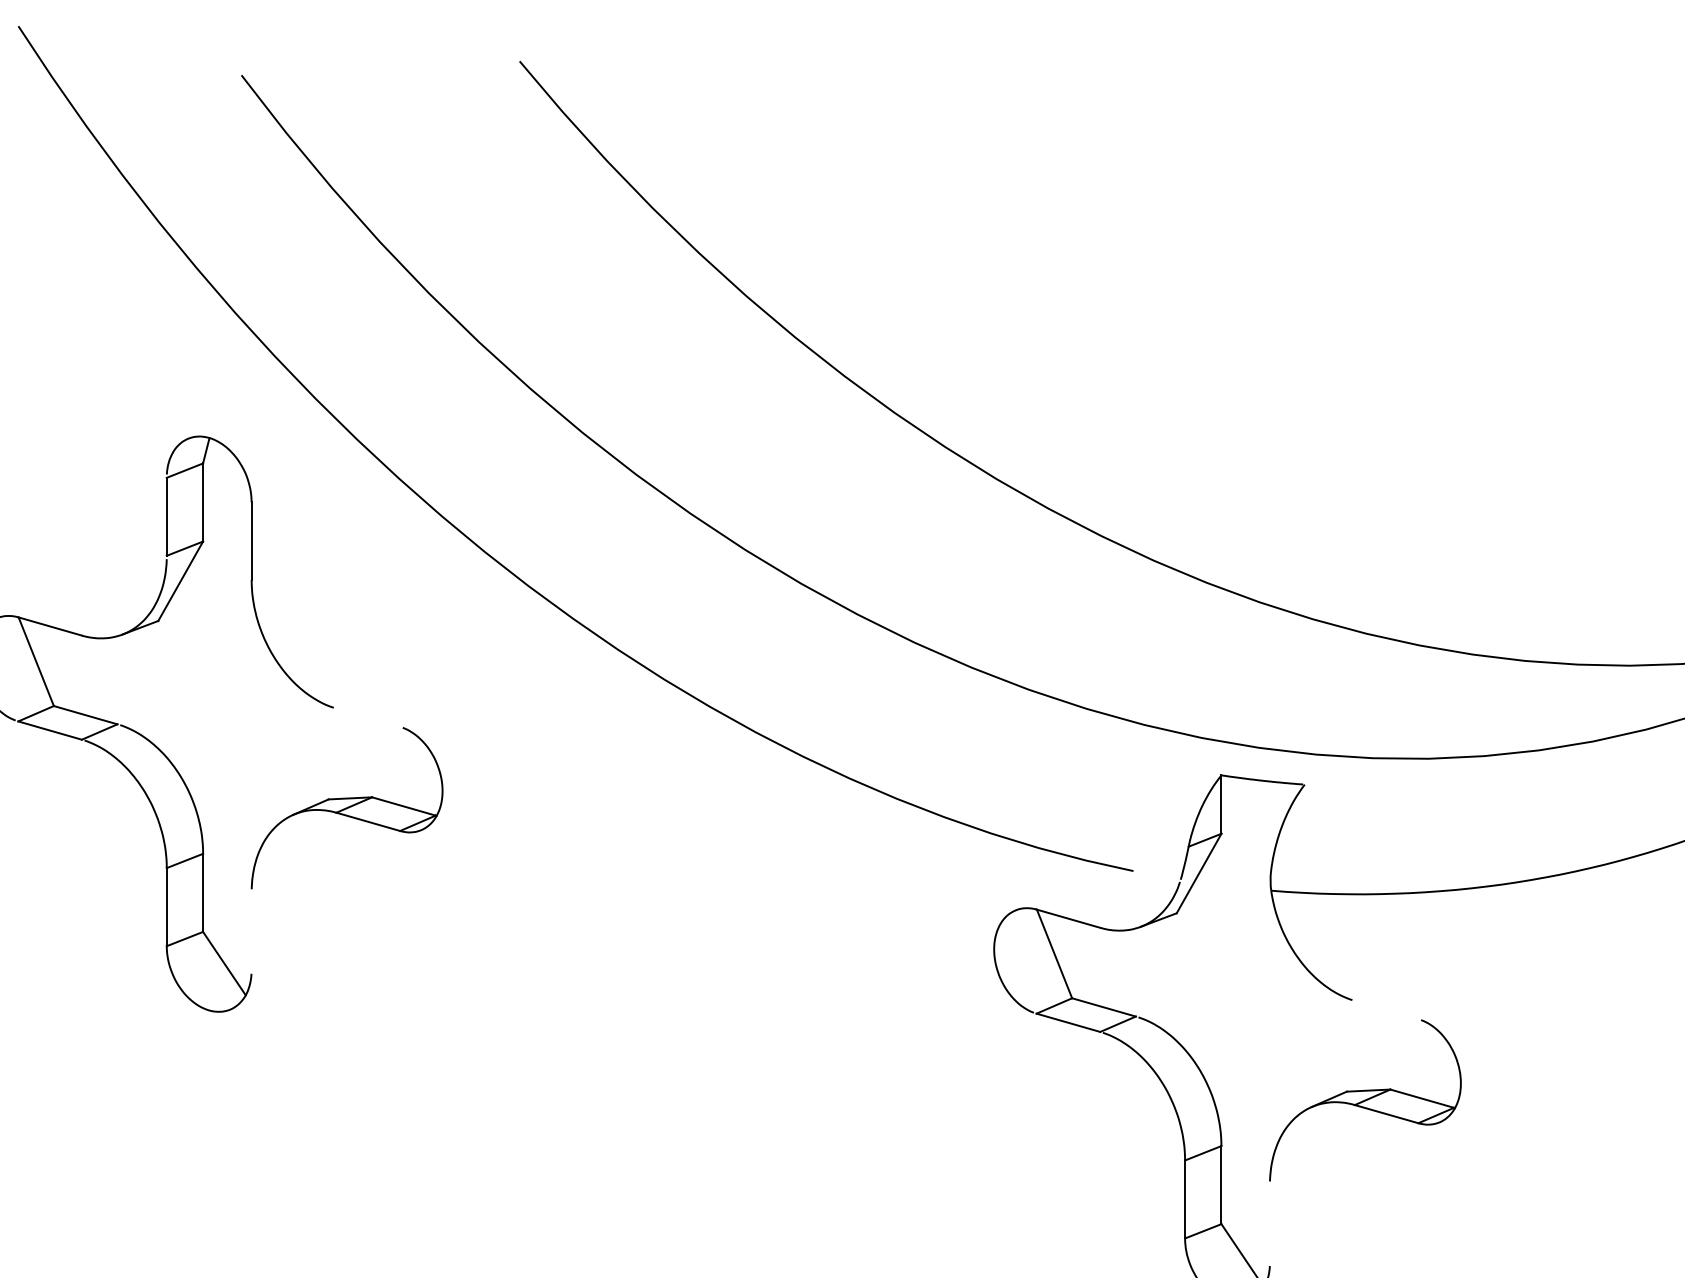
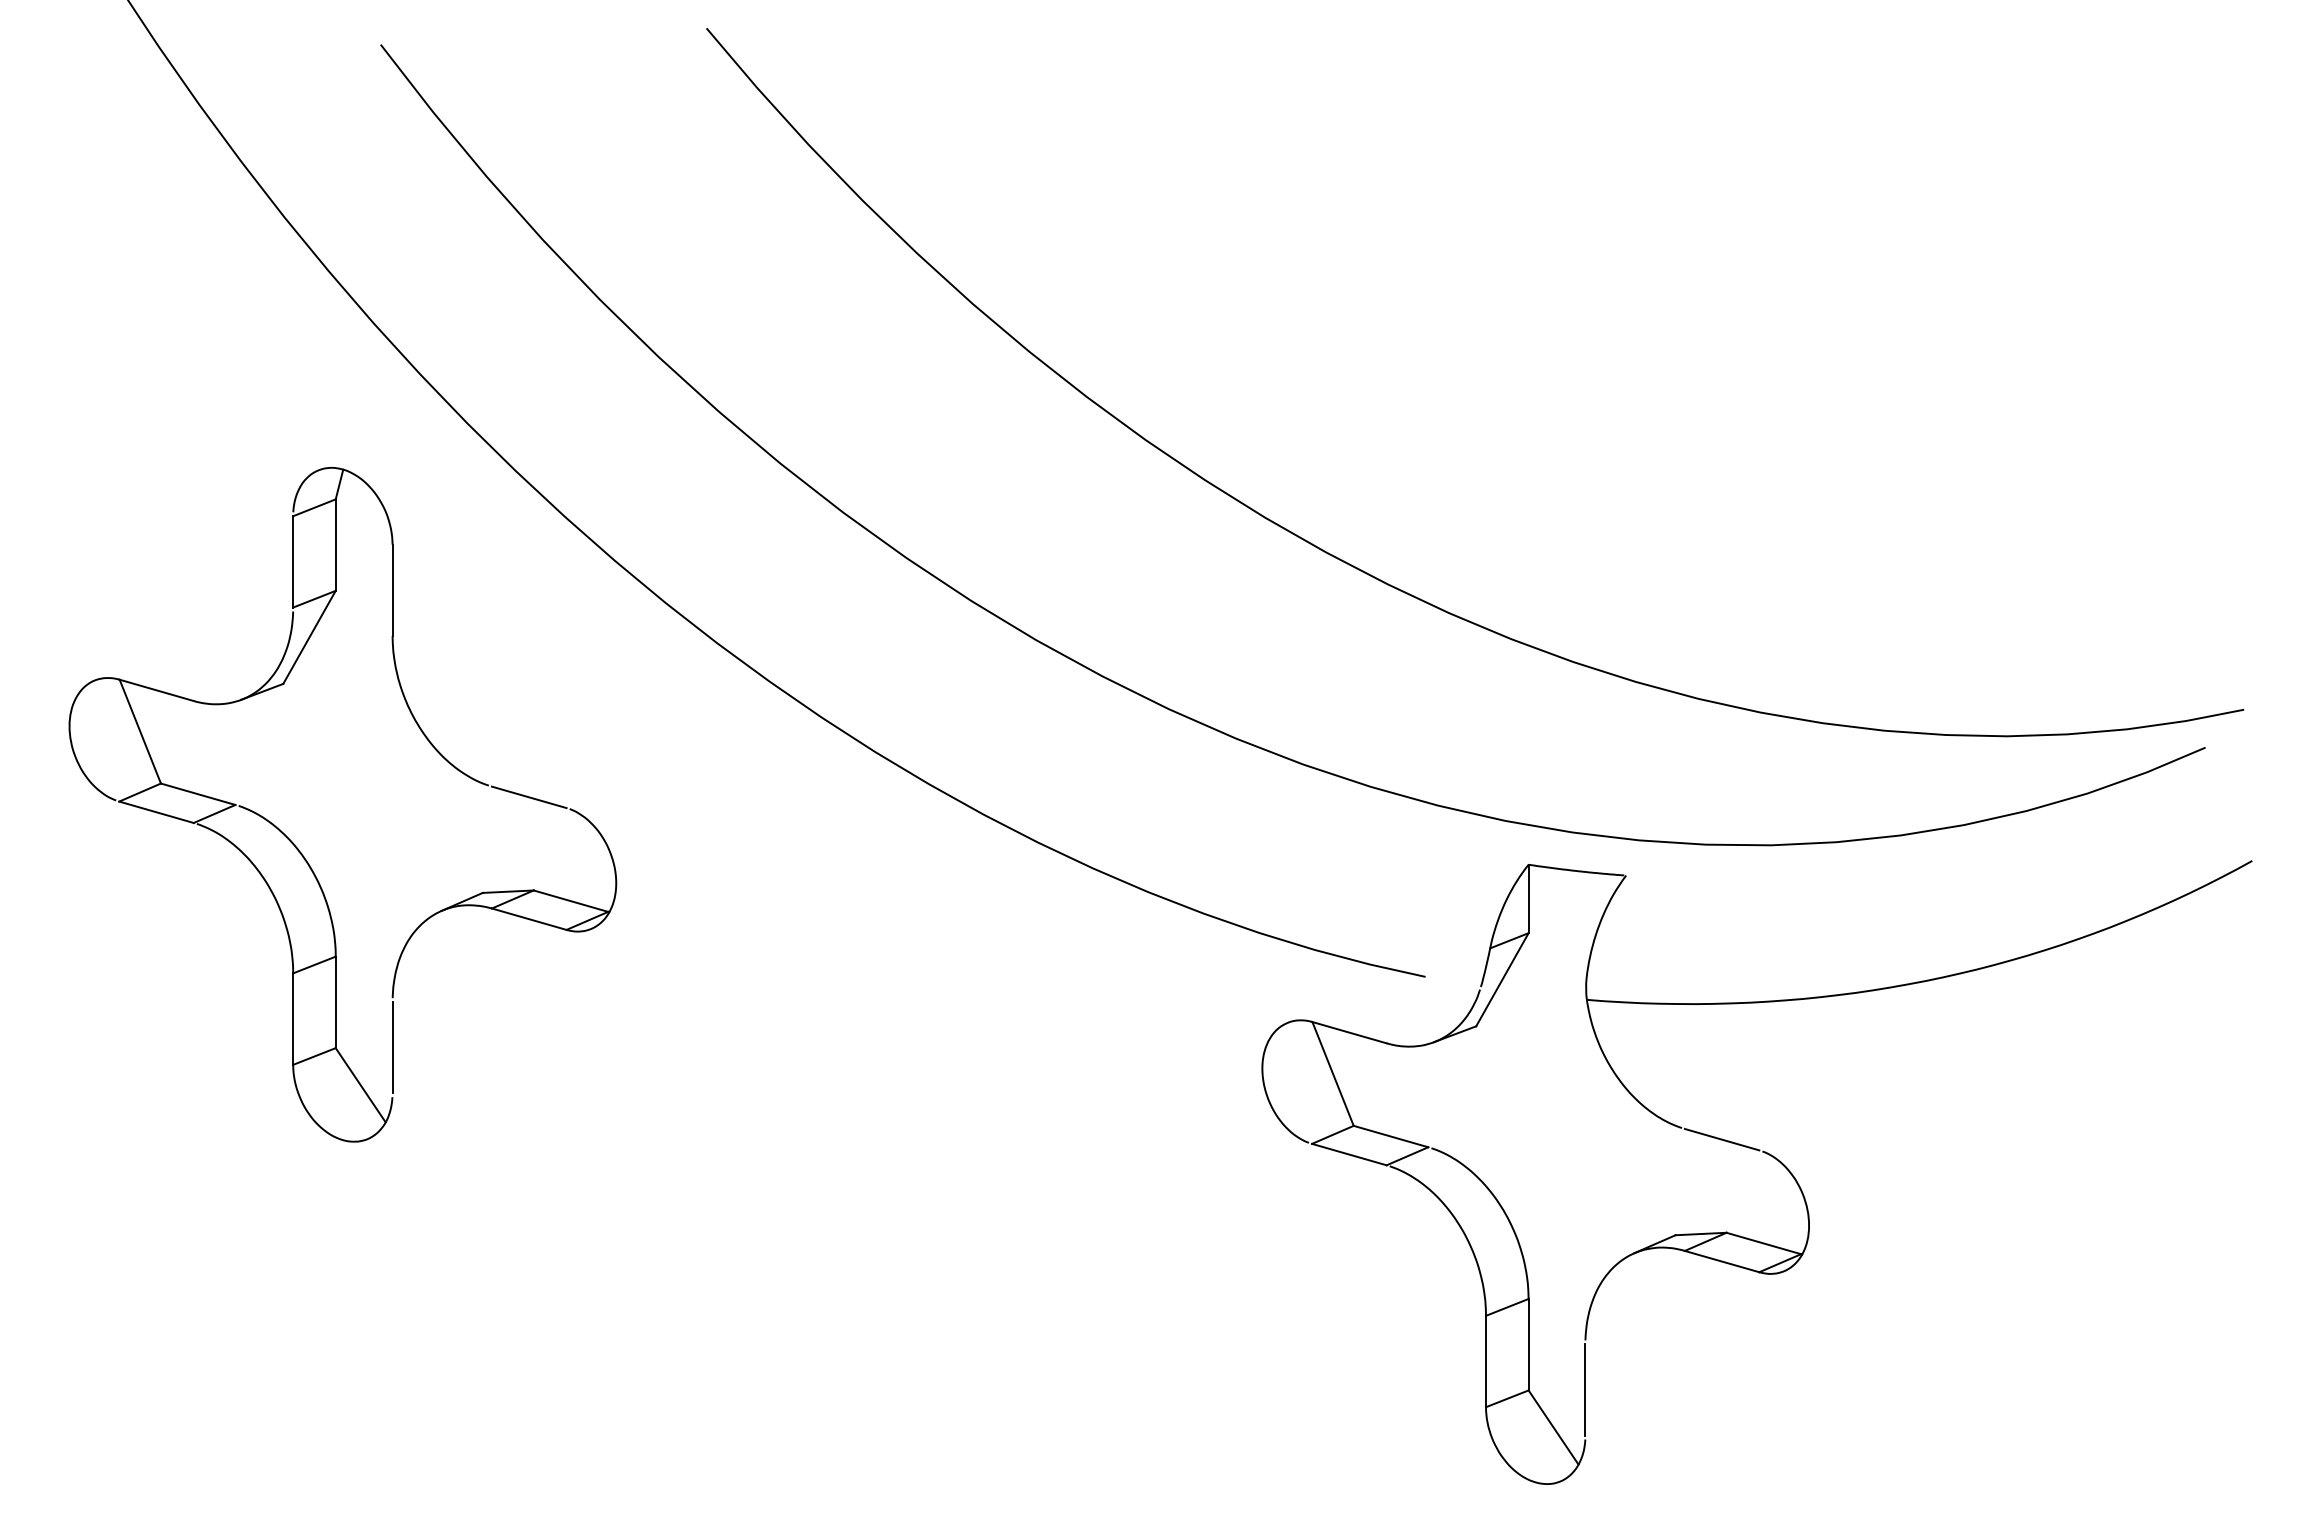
line: (367, 717) -> (528, 797), added
line: (251, 931) -> (392, 1047), added
line: (1386, 1009) -> (1721, 1139), added
line: (1270, 1223) -> (1585, 1389), added

